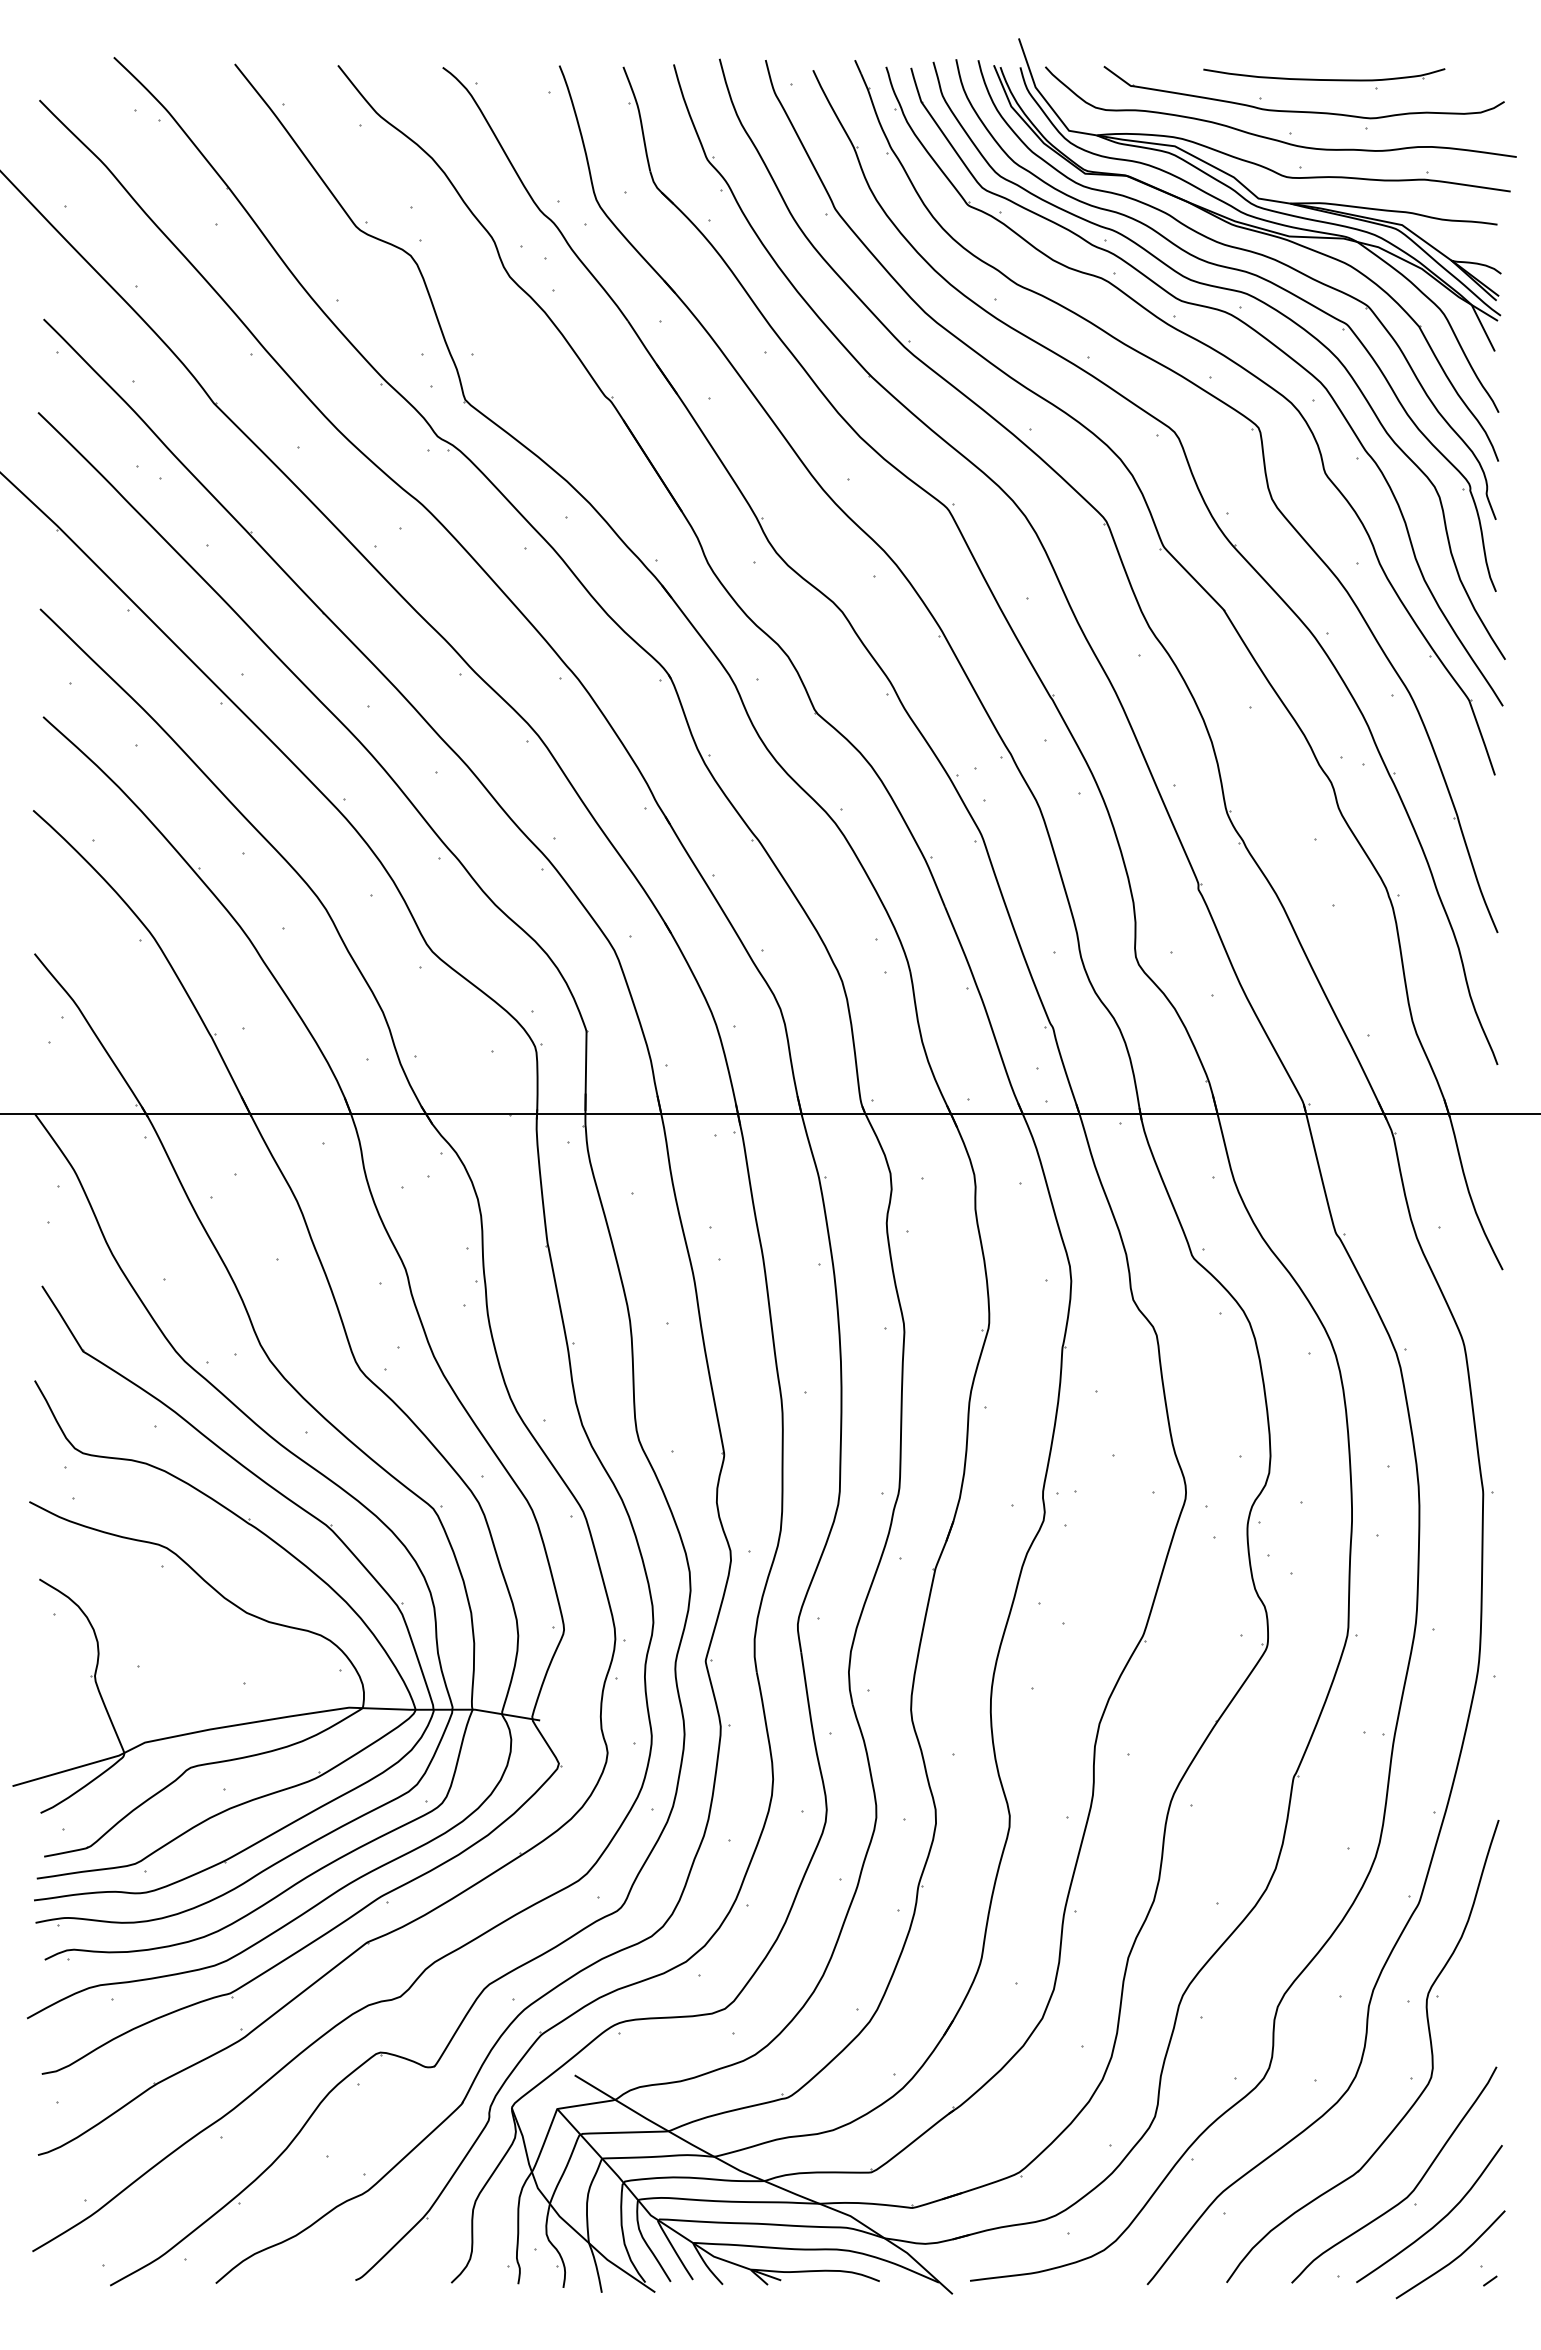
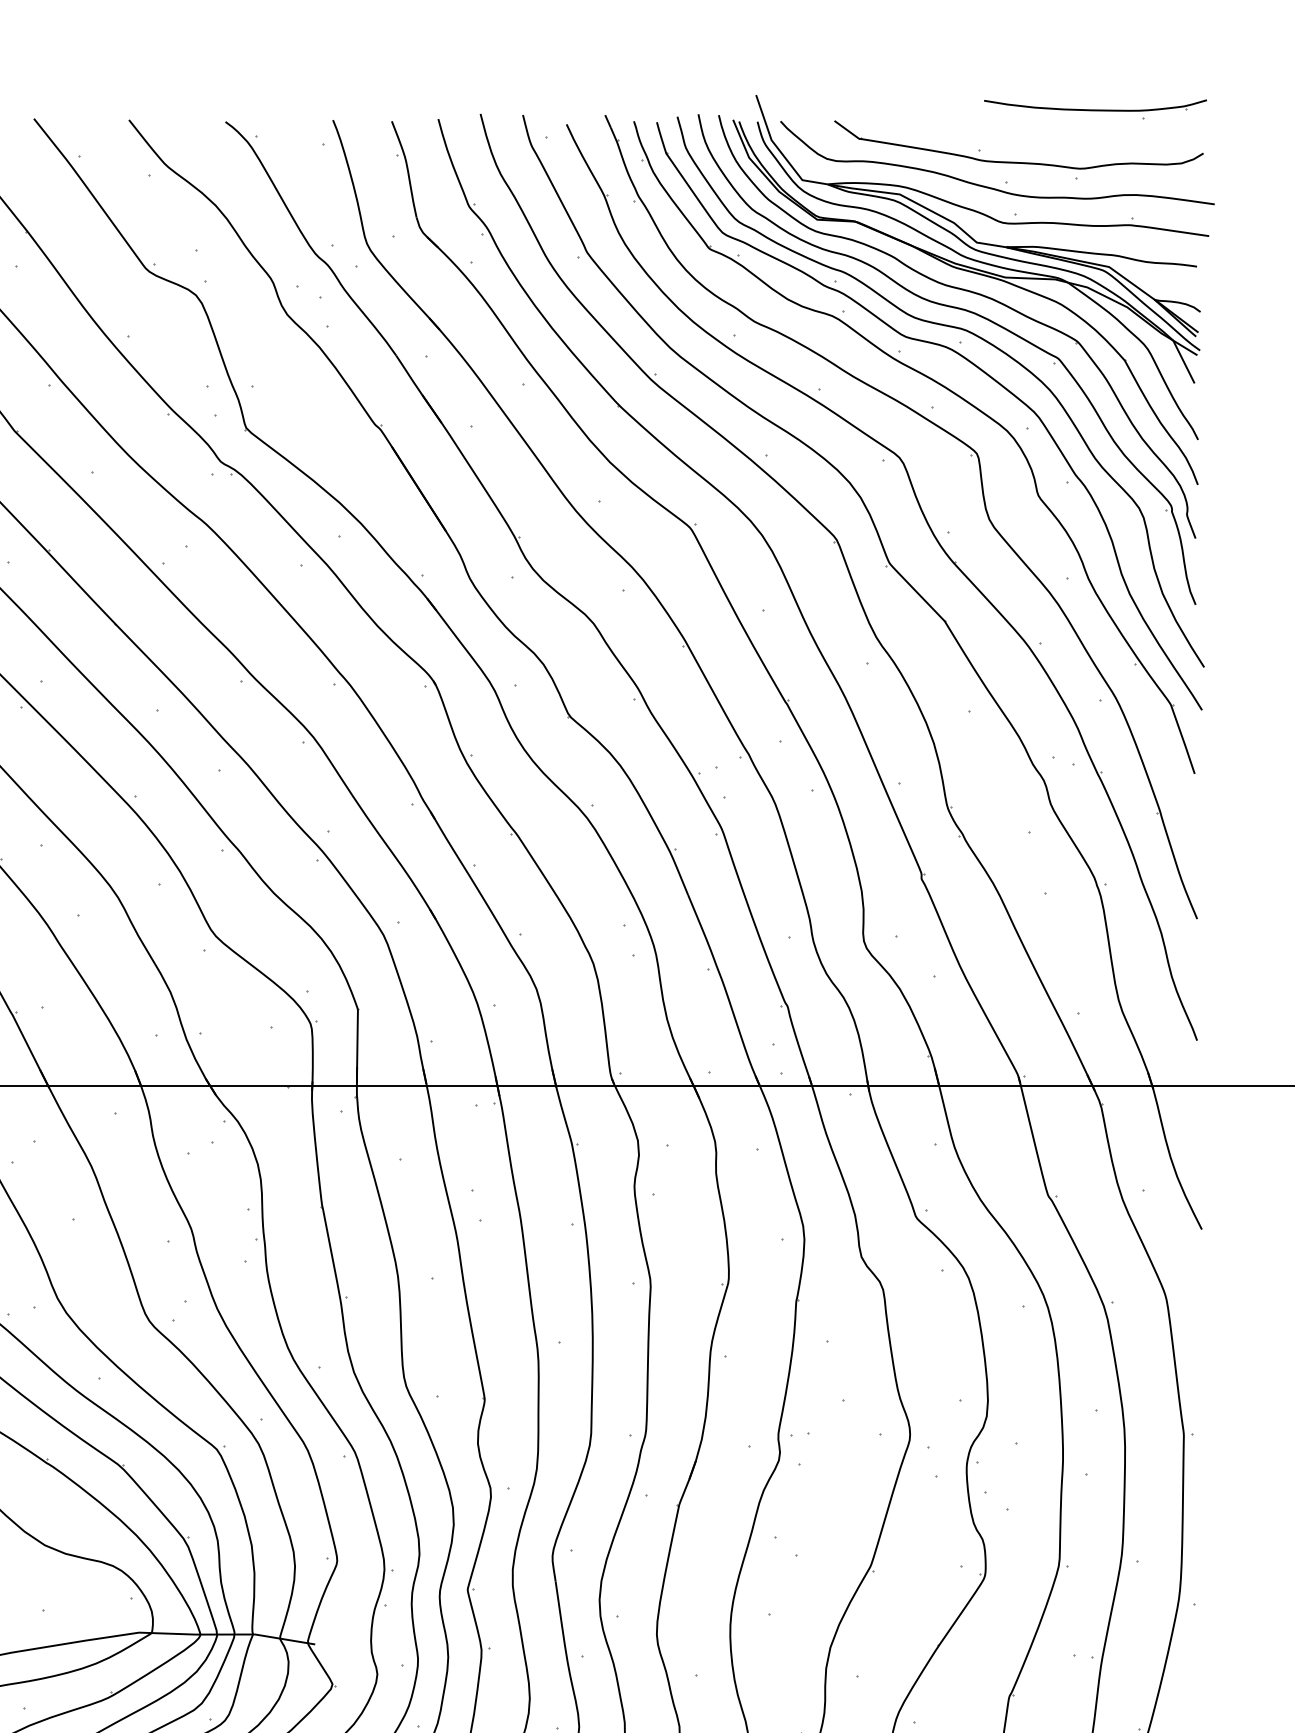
part: (1324, 78) -> (1095, 108), moved

